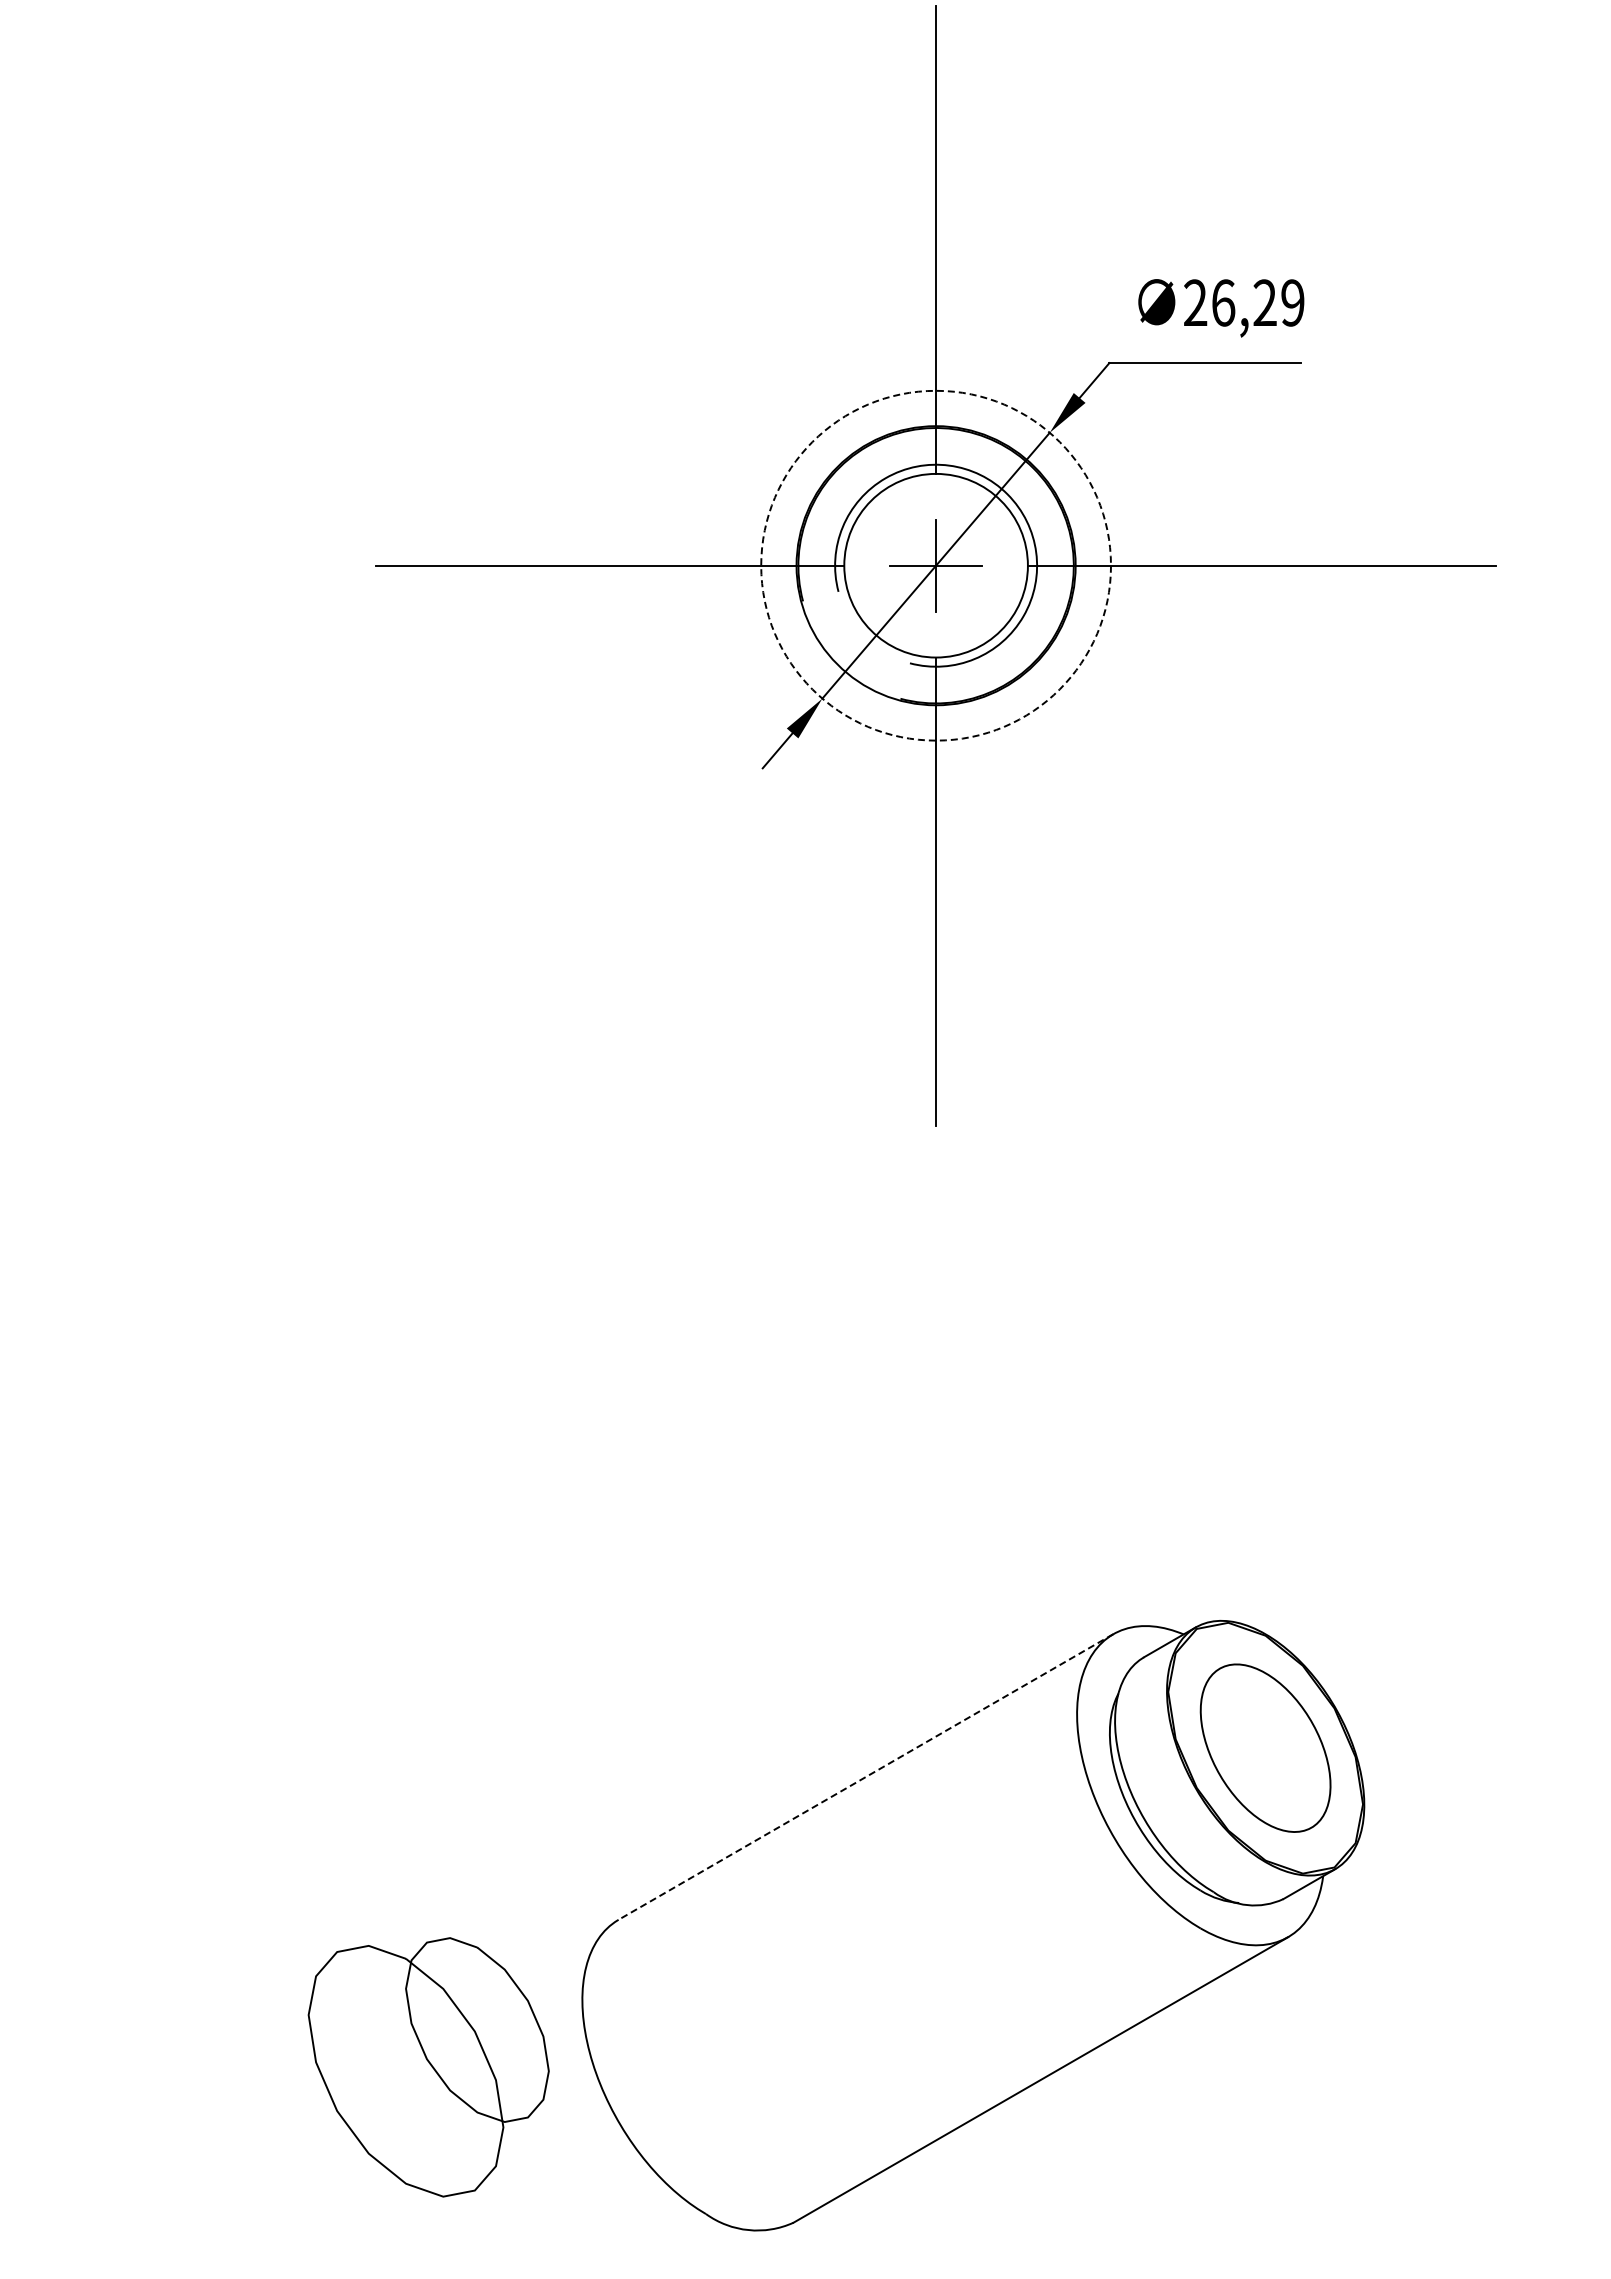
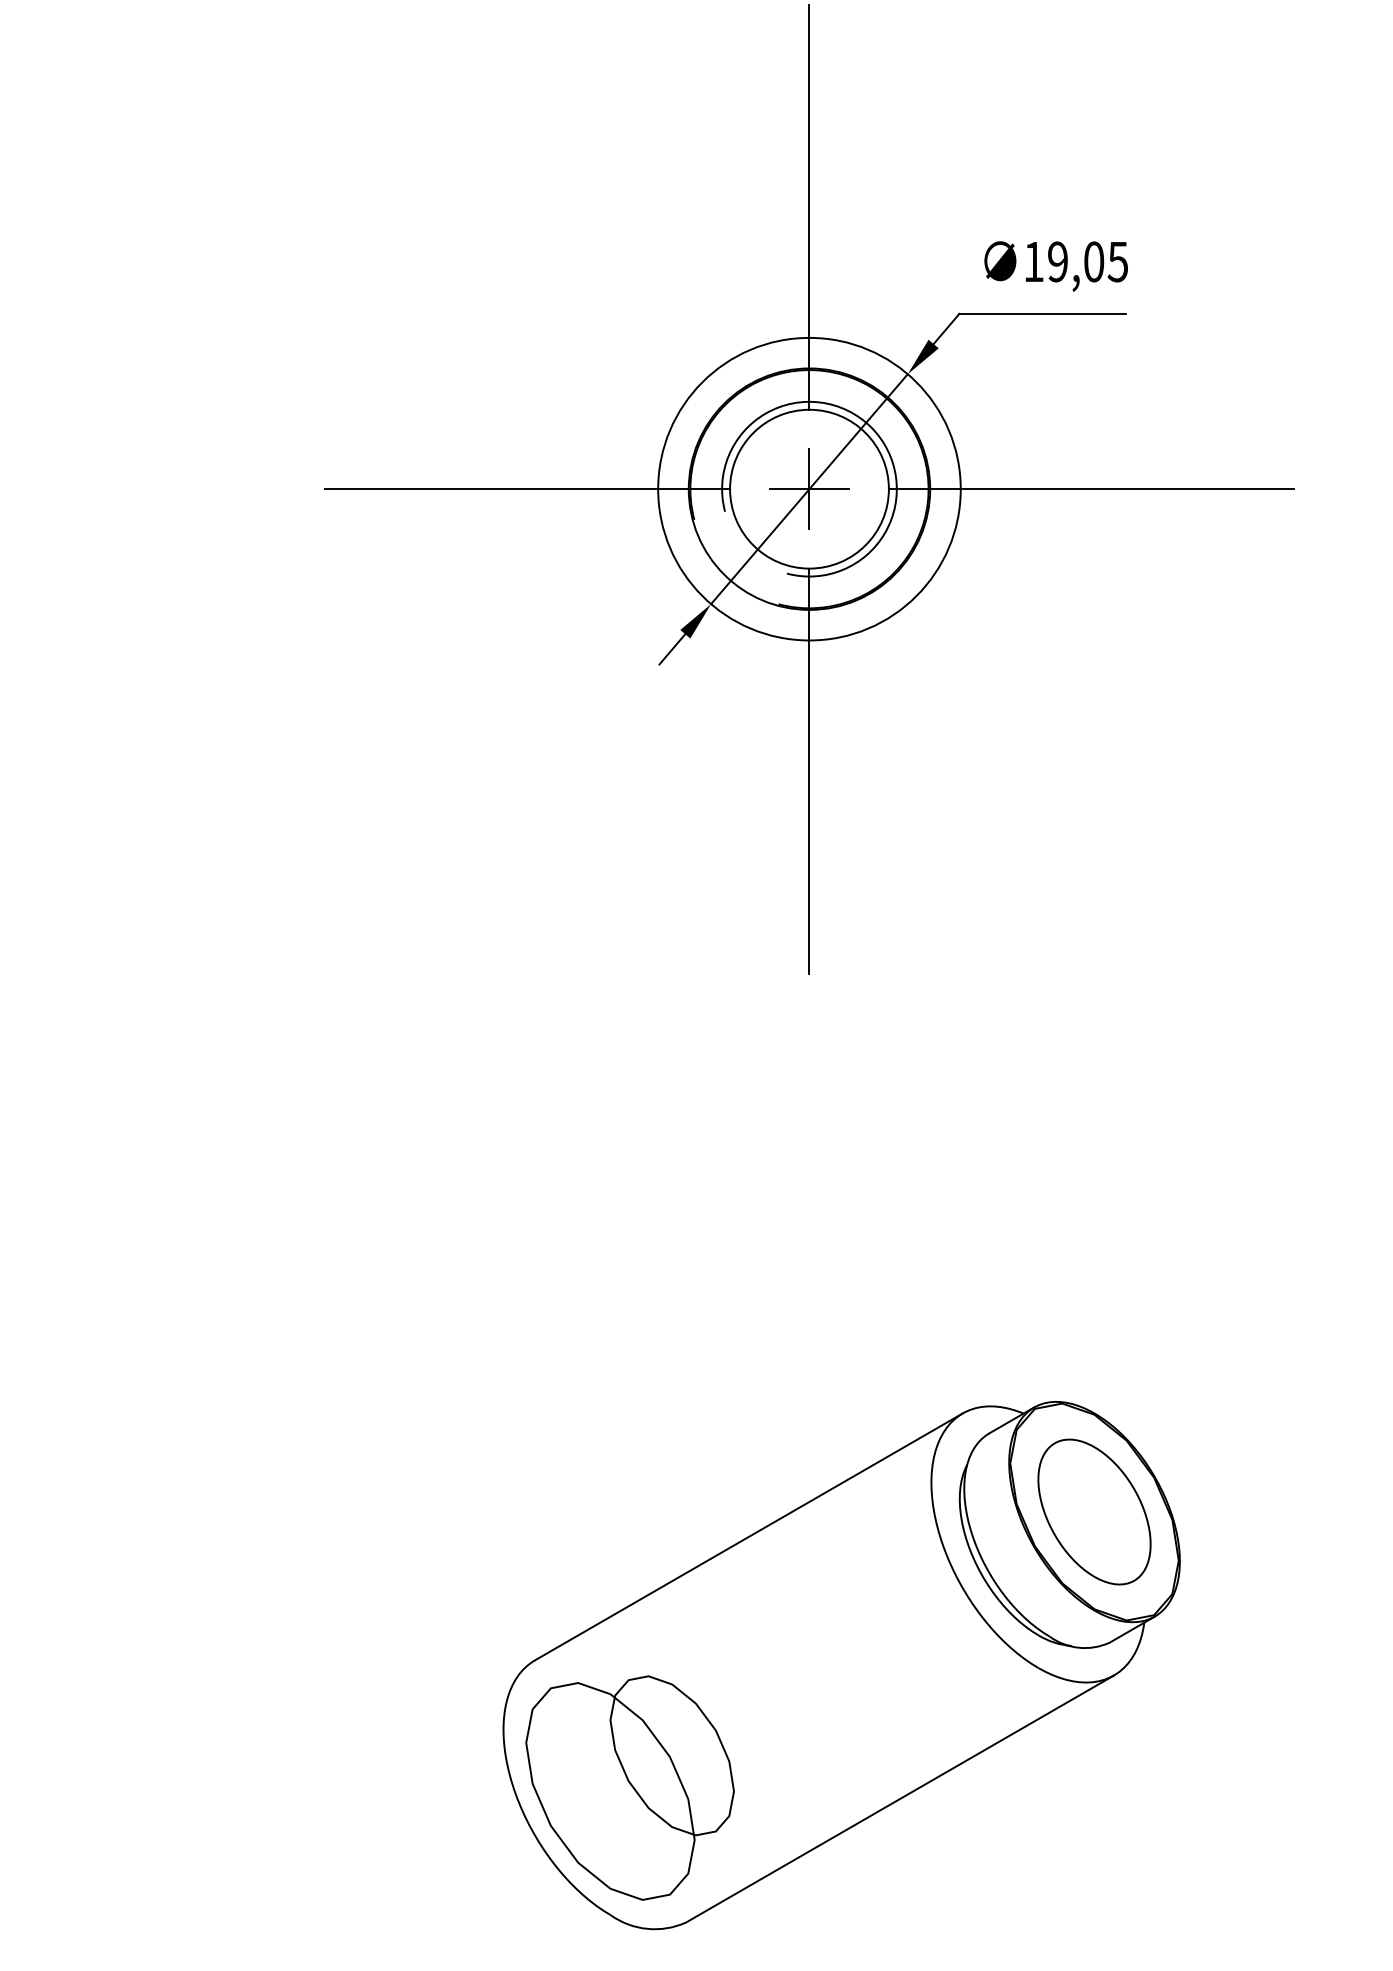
text: (1244, 302) -> (1076, 261), 26,29 -> 19,05
circle: (936, 565) -> (809, 488), dashed -> solid
line: (865, 1777) -> (748, 1537), dashed -> solid
part: (428, 2067) -> (629, 1788), moved

